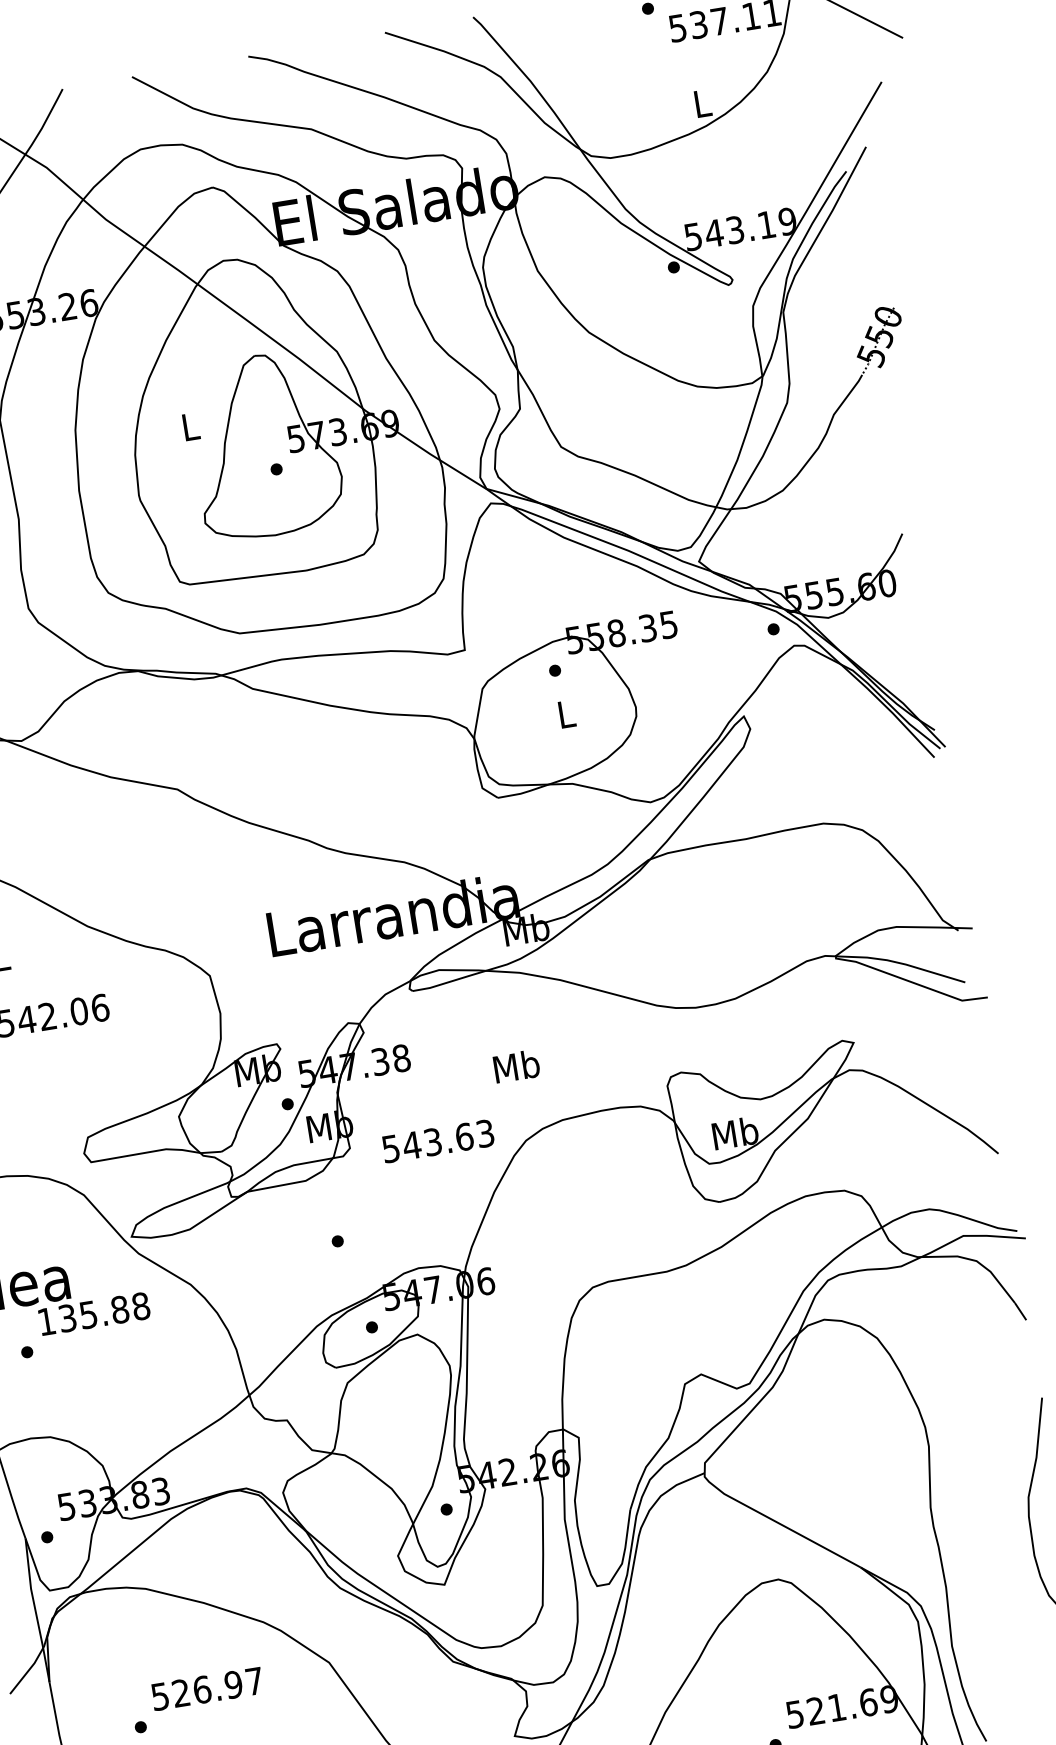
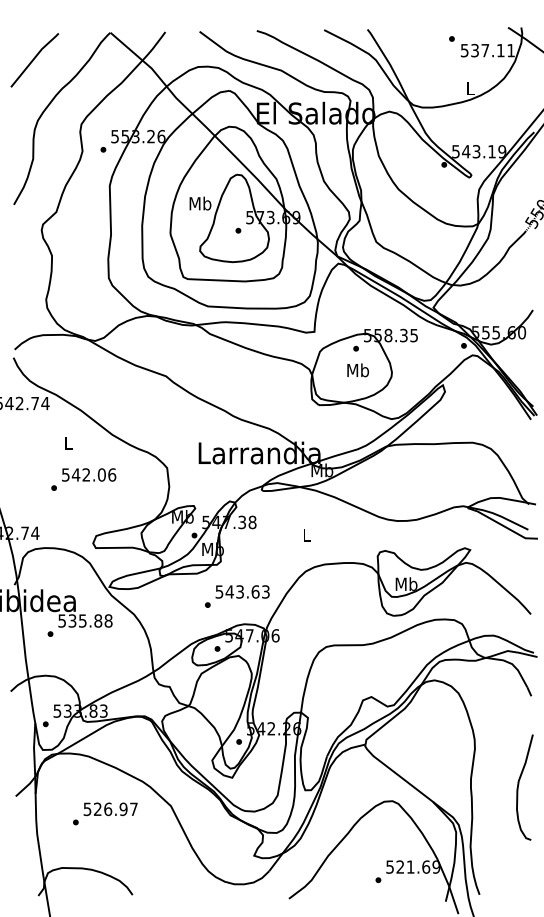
text: (190, 426) -> (200, 203), L -> Mb
text: (567, 714) -> (358, 370), L -> Mb
text: (515, 1067) -> (306, 535), Mb -> L
text: (437, 1140) -> (242, 591), moved
text: (45, 1320) -> (61, 620), 135.88 -> 535.88

